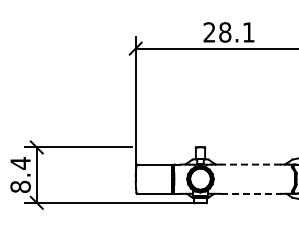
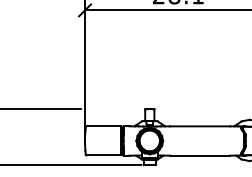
line: (250, 164) -> (199, 126), dashed -> solid
line: (251, 193) -> (200, 155), dashed -> solid

